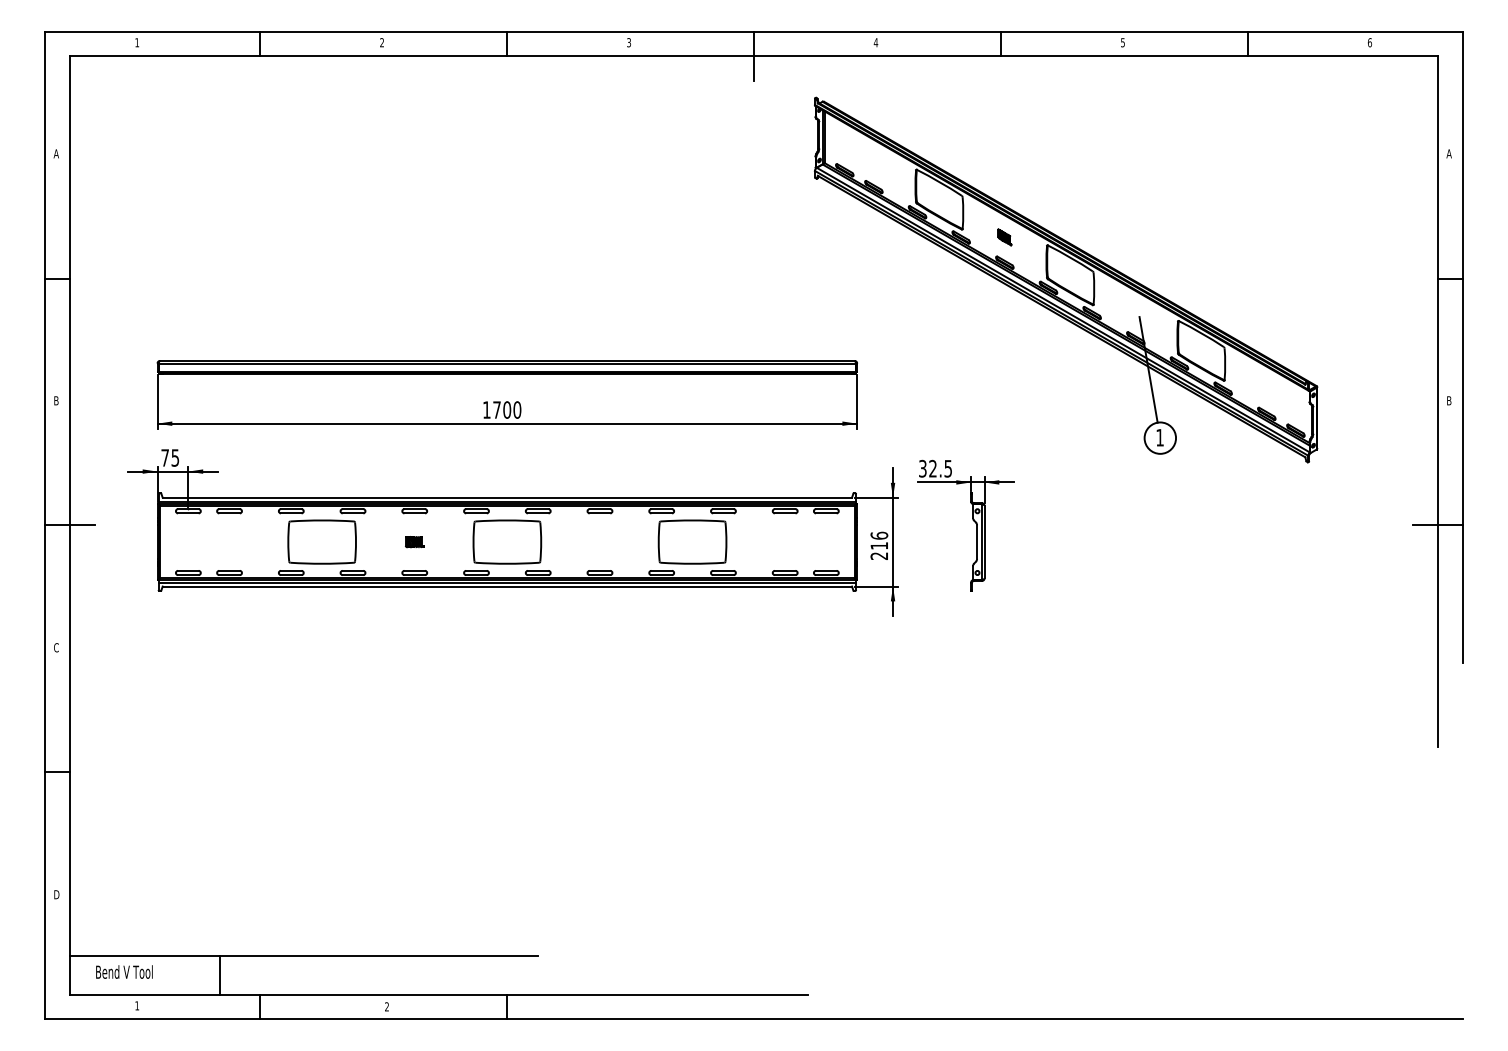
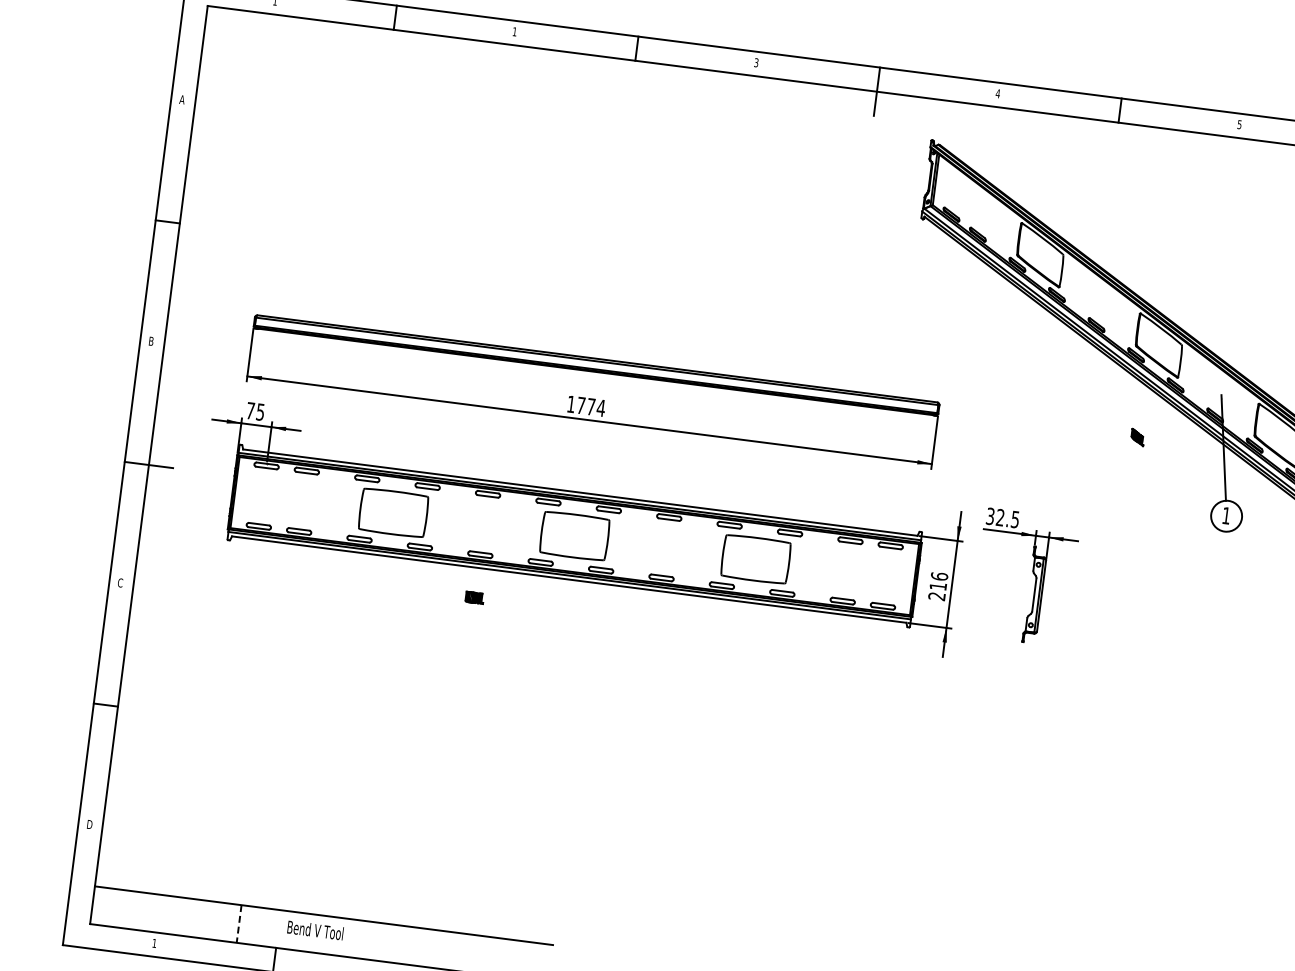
text: (381, 42) -> (514, 31), 2 -> 1
part: (1004, 237) -> (1137, 437), moved
text: (512, 409) -> (596, 407), 1700 -> 1774
part: (414, 542) -> (474, 598), moved
text: (124, 971) -> (315, 929), moved
line: (219, 975) -> (238, 924), solid -> dashed

